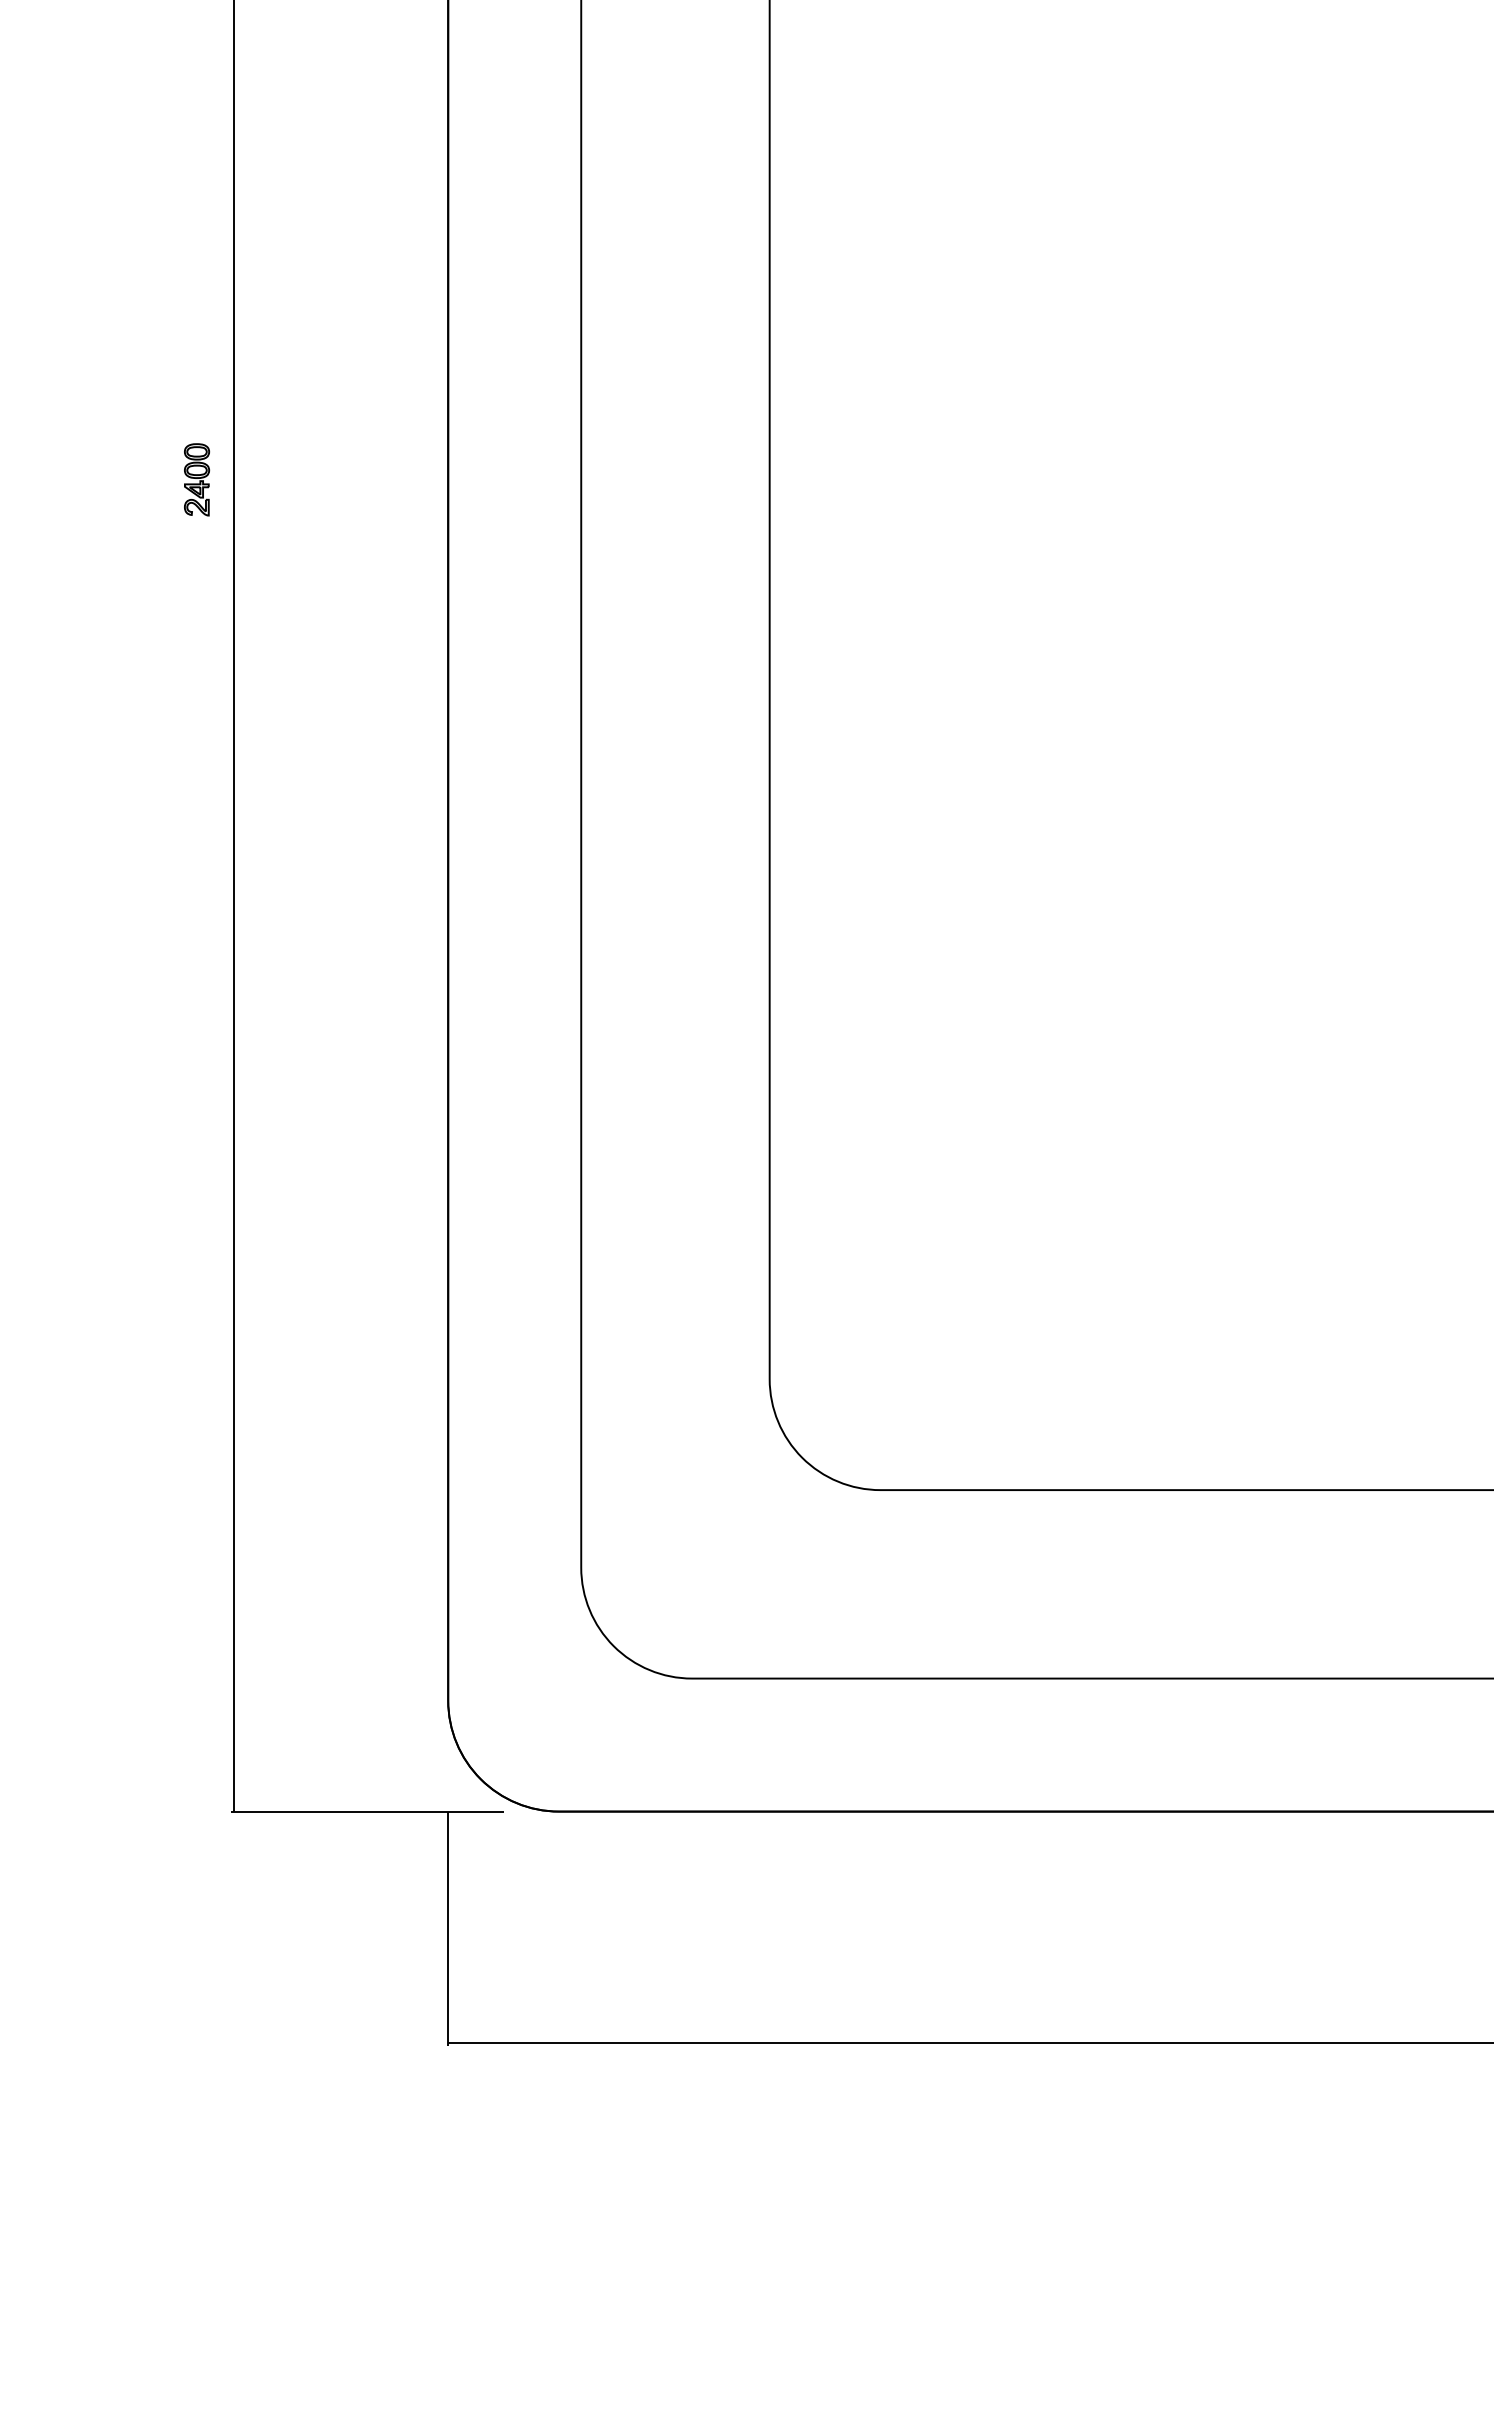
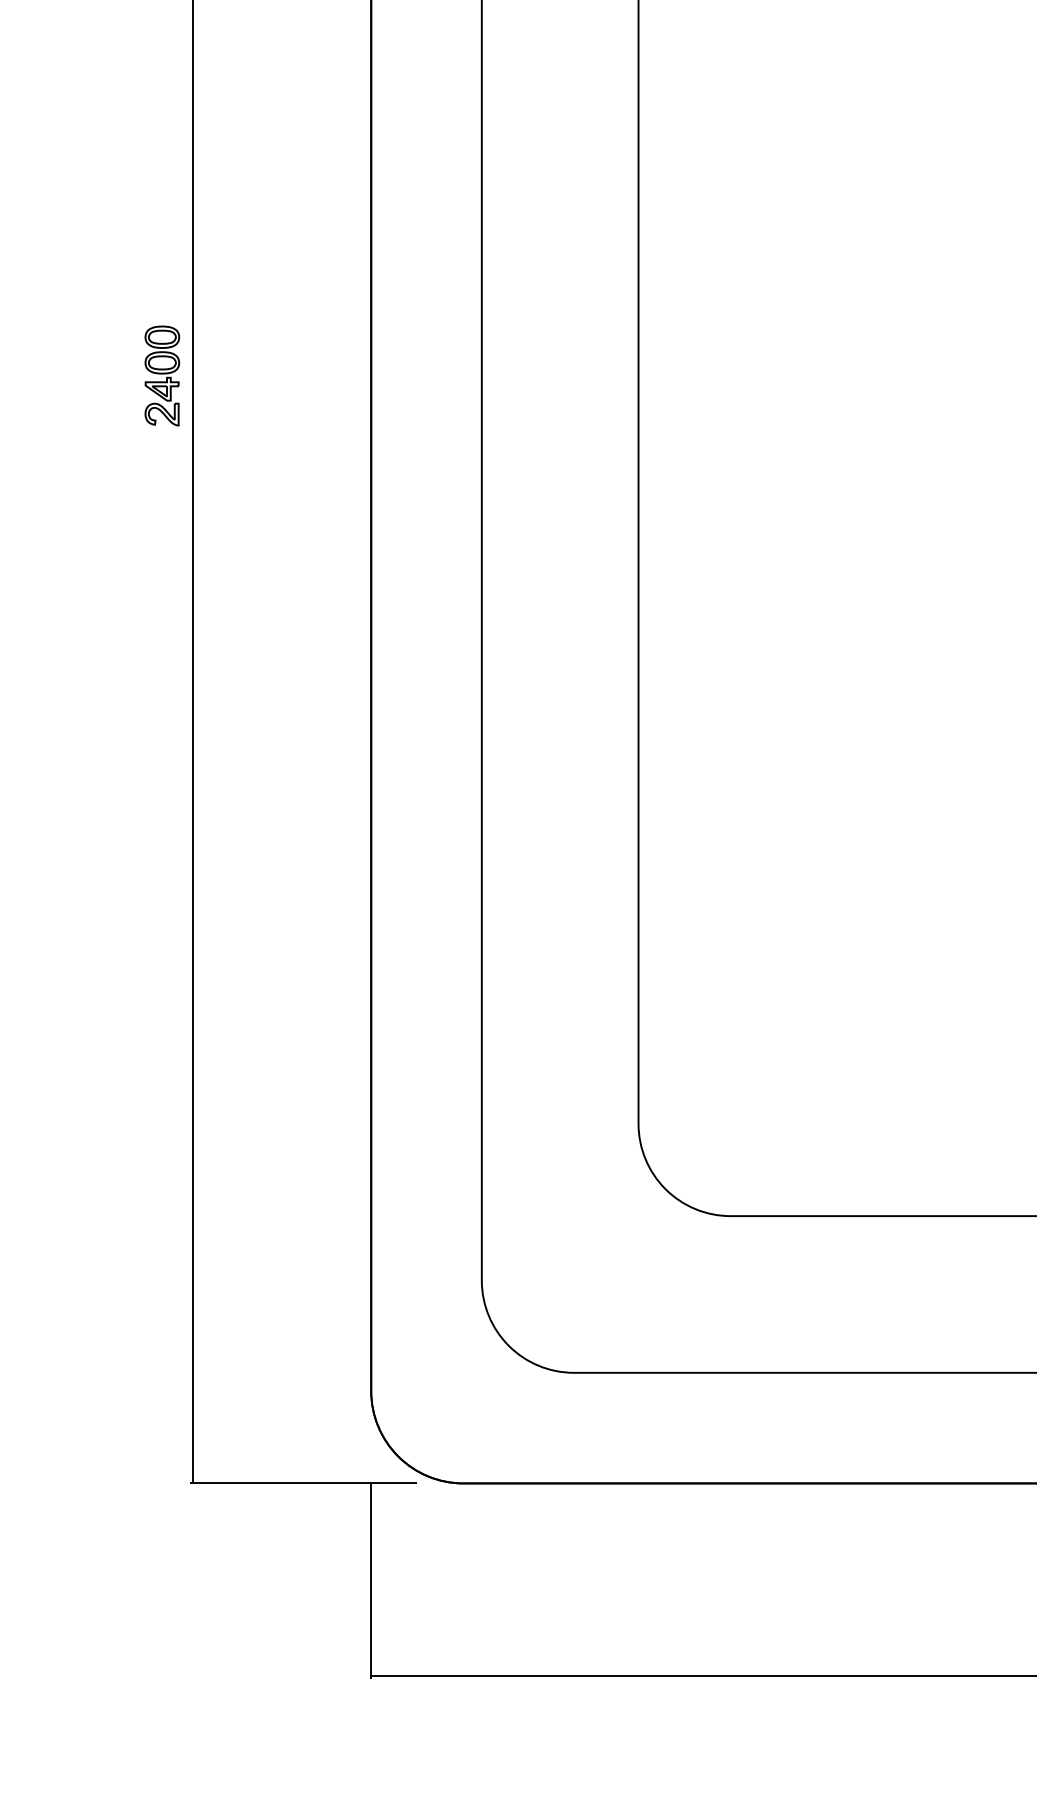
part: (196, 479) -> (161, 375), size x1.67

